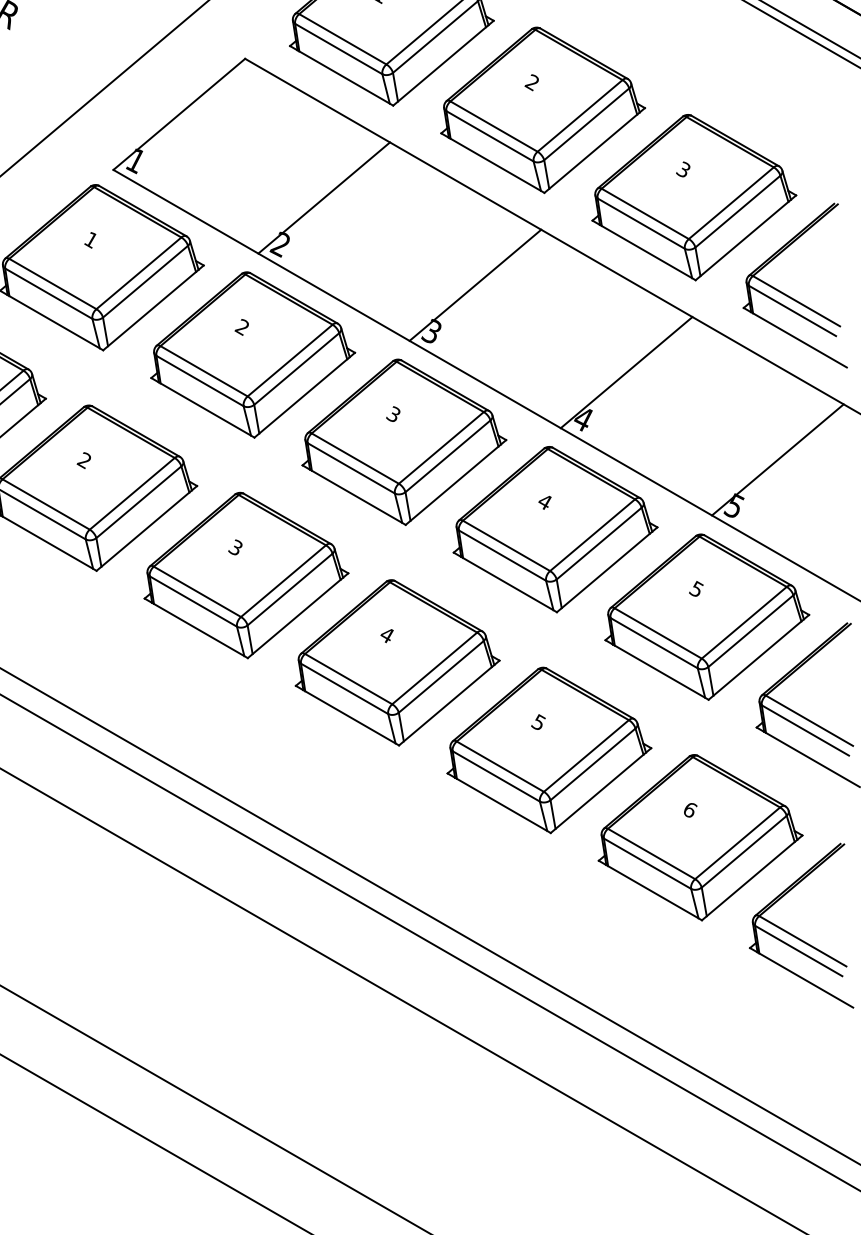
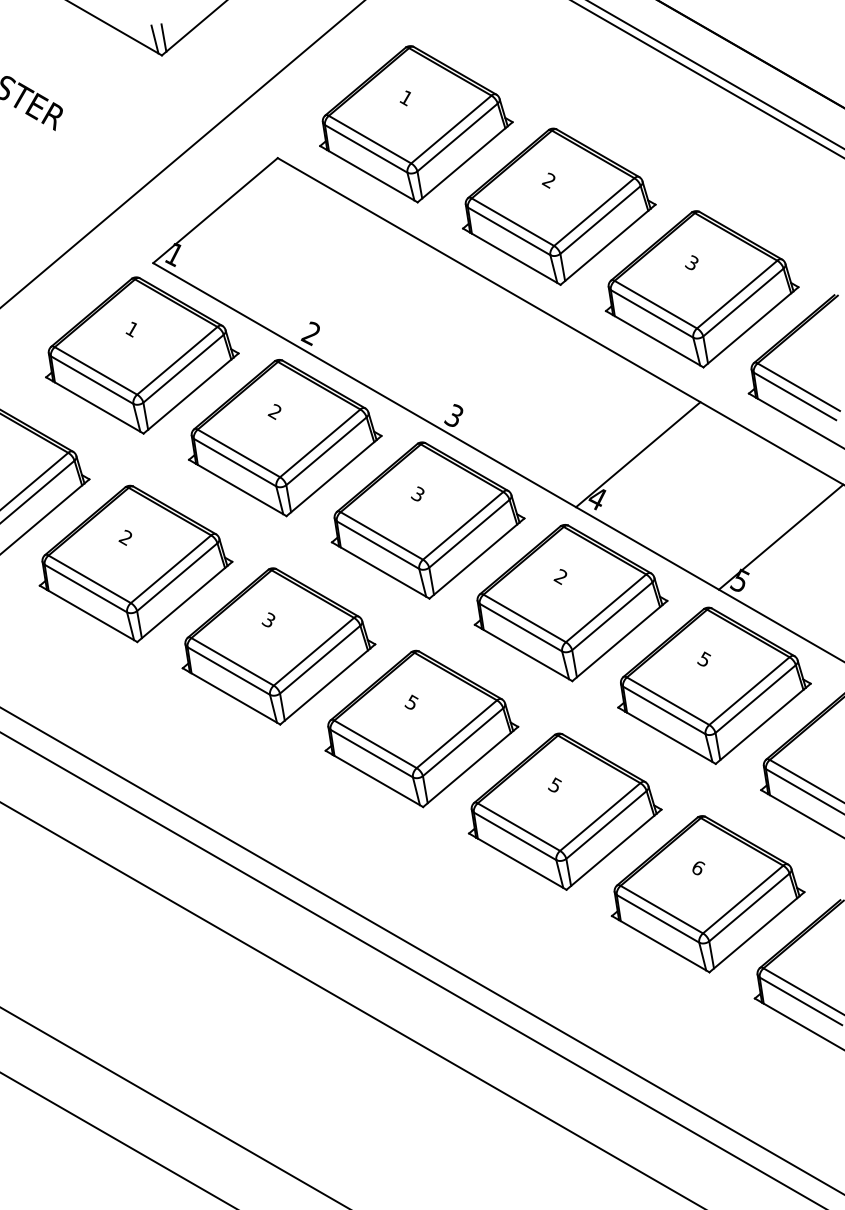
line: (324, 197) -> (352, 289), removed
line: (475, 284) -> (495, 371), removed
text: (544, 501) -> (560, 576), 4 -> 2
text: (386, 634) -> (411, 702), 4 -> 5

